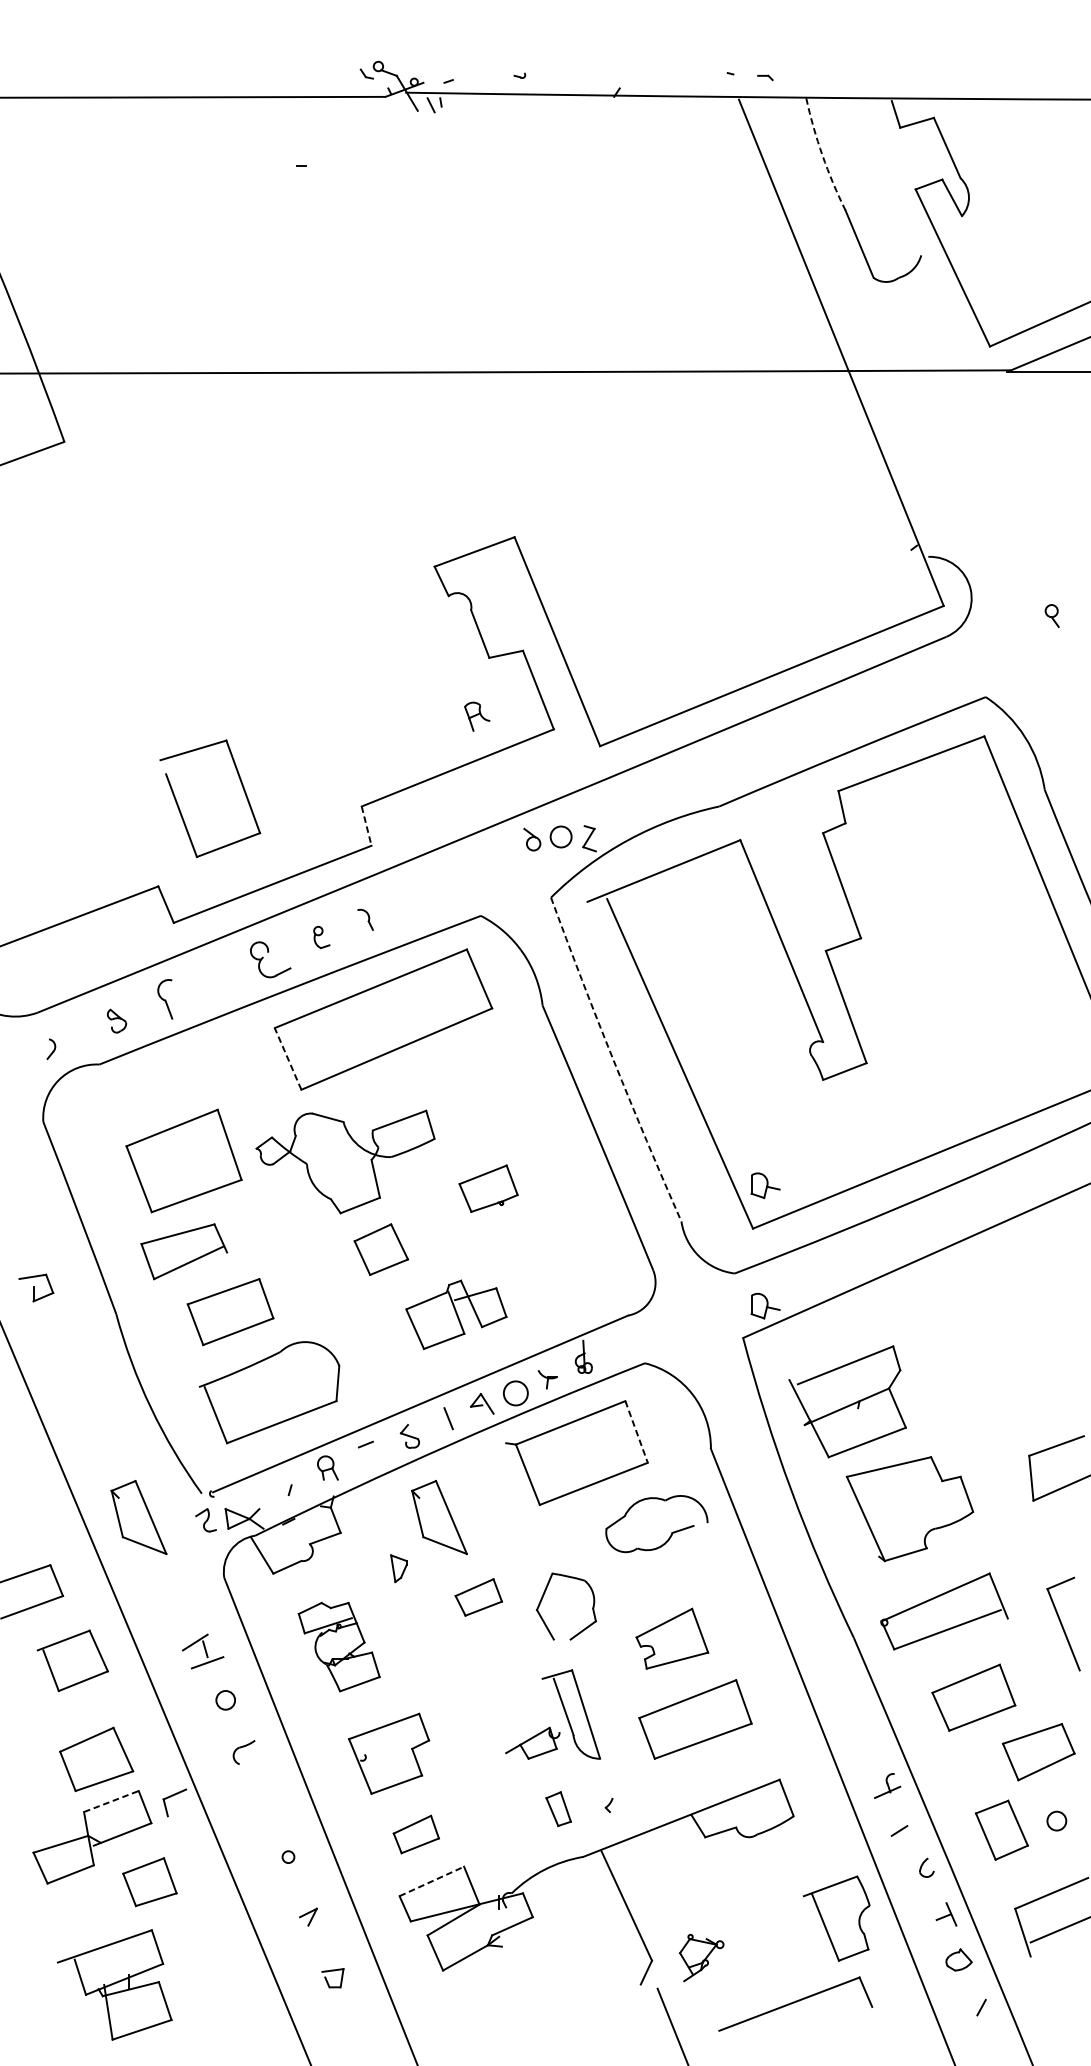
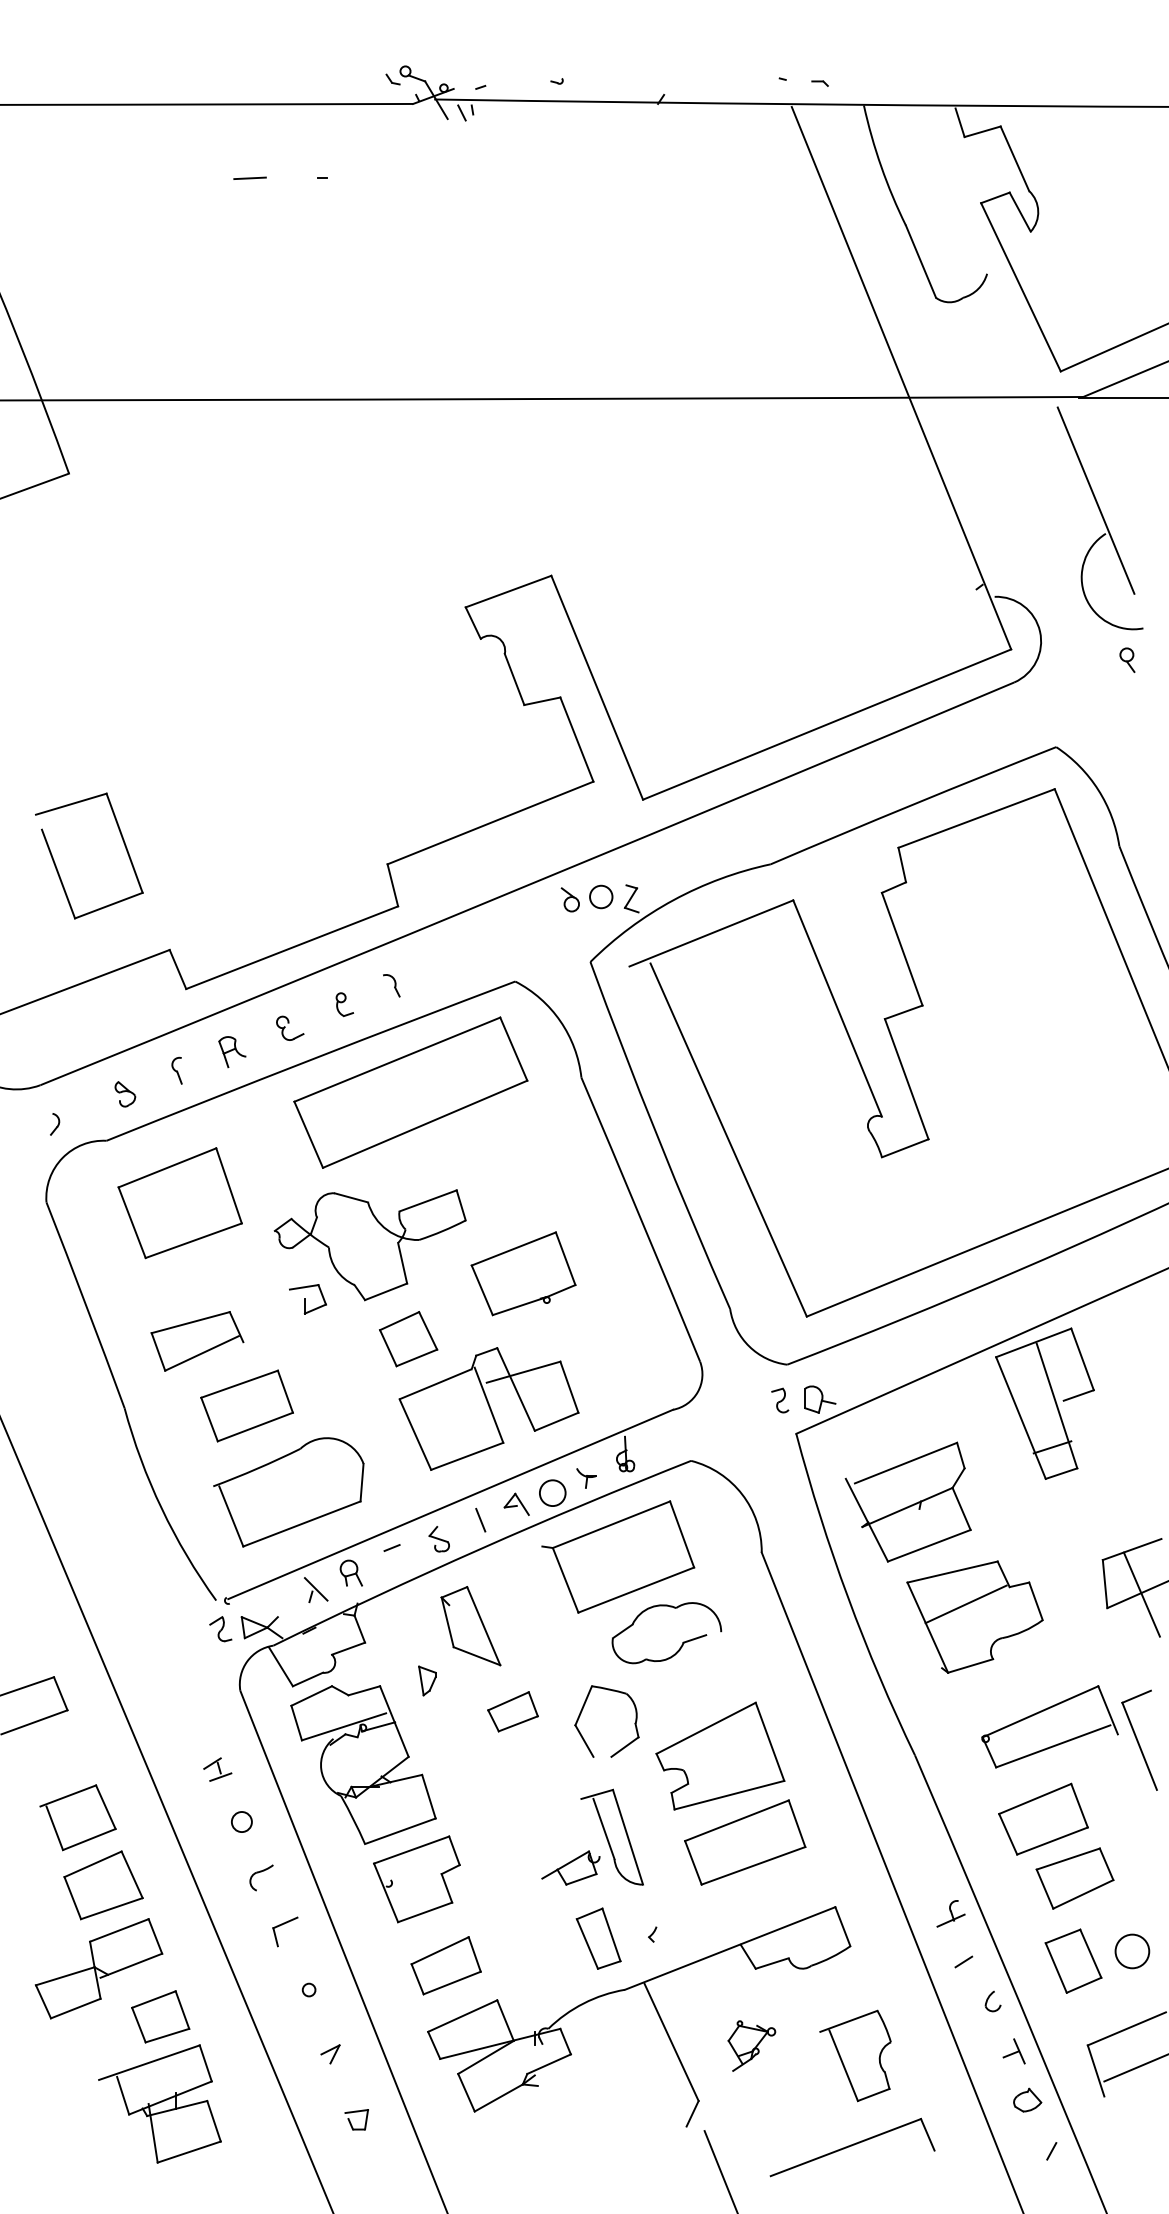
arc: (822, 155) -> (881, 166), dashed -> solid
line: (232, 166) -> (249, 178), added
part: (1026, 483) -> (1099, 518), added
part: (477, 717) -> (232, 1052), moved
part: (181, 812) -> (58, 870), moved
line: (366, 826) -> (392, 885), dashed -> solid
part: (271, 958) -> (290, 1027), size x0.62
part: (164, 998) -> (176, 1070), size x0.62
line: (287, 1058) -> (308, 1134), dashed -> solid
arc: (613, 1060) -> (657, 1136), dashed -> solid
part: (183, 1161) -> (179, 1203), moved
part: (765, 1185) -> (820, 1270), removed
part: (488, 1188) -> (523, 1273), size x1.67
part: (35, 1288) -> (307, 1299), moved
part: (728, 1306) -> (780, 1400), added
part: (974, 1309) -> (1044, 1403), added
part: (455, 1314) -> (488, 1408), size x1.67
line: (636, 1431) -> (682, 1534), dashed -> solid
line: (294, 1483) -> (315, 1589), added
line: (1065, 1487) -> (1141, 1594), added
line: (901, 1497) -> (965, 1604), added
part: (138, 1517) -> (148, 1626), removed
part: (671, 1532) -> (682, 1642), moved
part: (944, 1611) -> (1049, 1726), moved
part: (672, 1638) -> (720, 1755), size x1.67
part: (339, 1646) -> (363, 1764), size x1.67
part: (202, 1651) -> (217, 1769), size x0.62
part: (72, 1660) -> (77, 1817), moved
part: (1038, 1752) -> (1074, 1878), moved
part: (172, 1796) -> (282, 1925), moved
line: (111, 1801) -> (119, 1930), dashed -> solid
part: (558, 1809) -> (598, 1938), size x1.67
circle: (1056, 1821) -> (1132, 1951), size x1.67
part: (415, 1834) -> (445, 1965), size x1.43
line: (431, 1881) -> (462, 2016), dashed -> solid
part: (836, 1918) -> (855, 2055), moved
part: (701, 1957) -> (751, 2045), moved
part: (114, 1984) -> (159, 2103), moved

